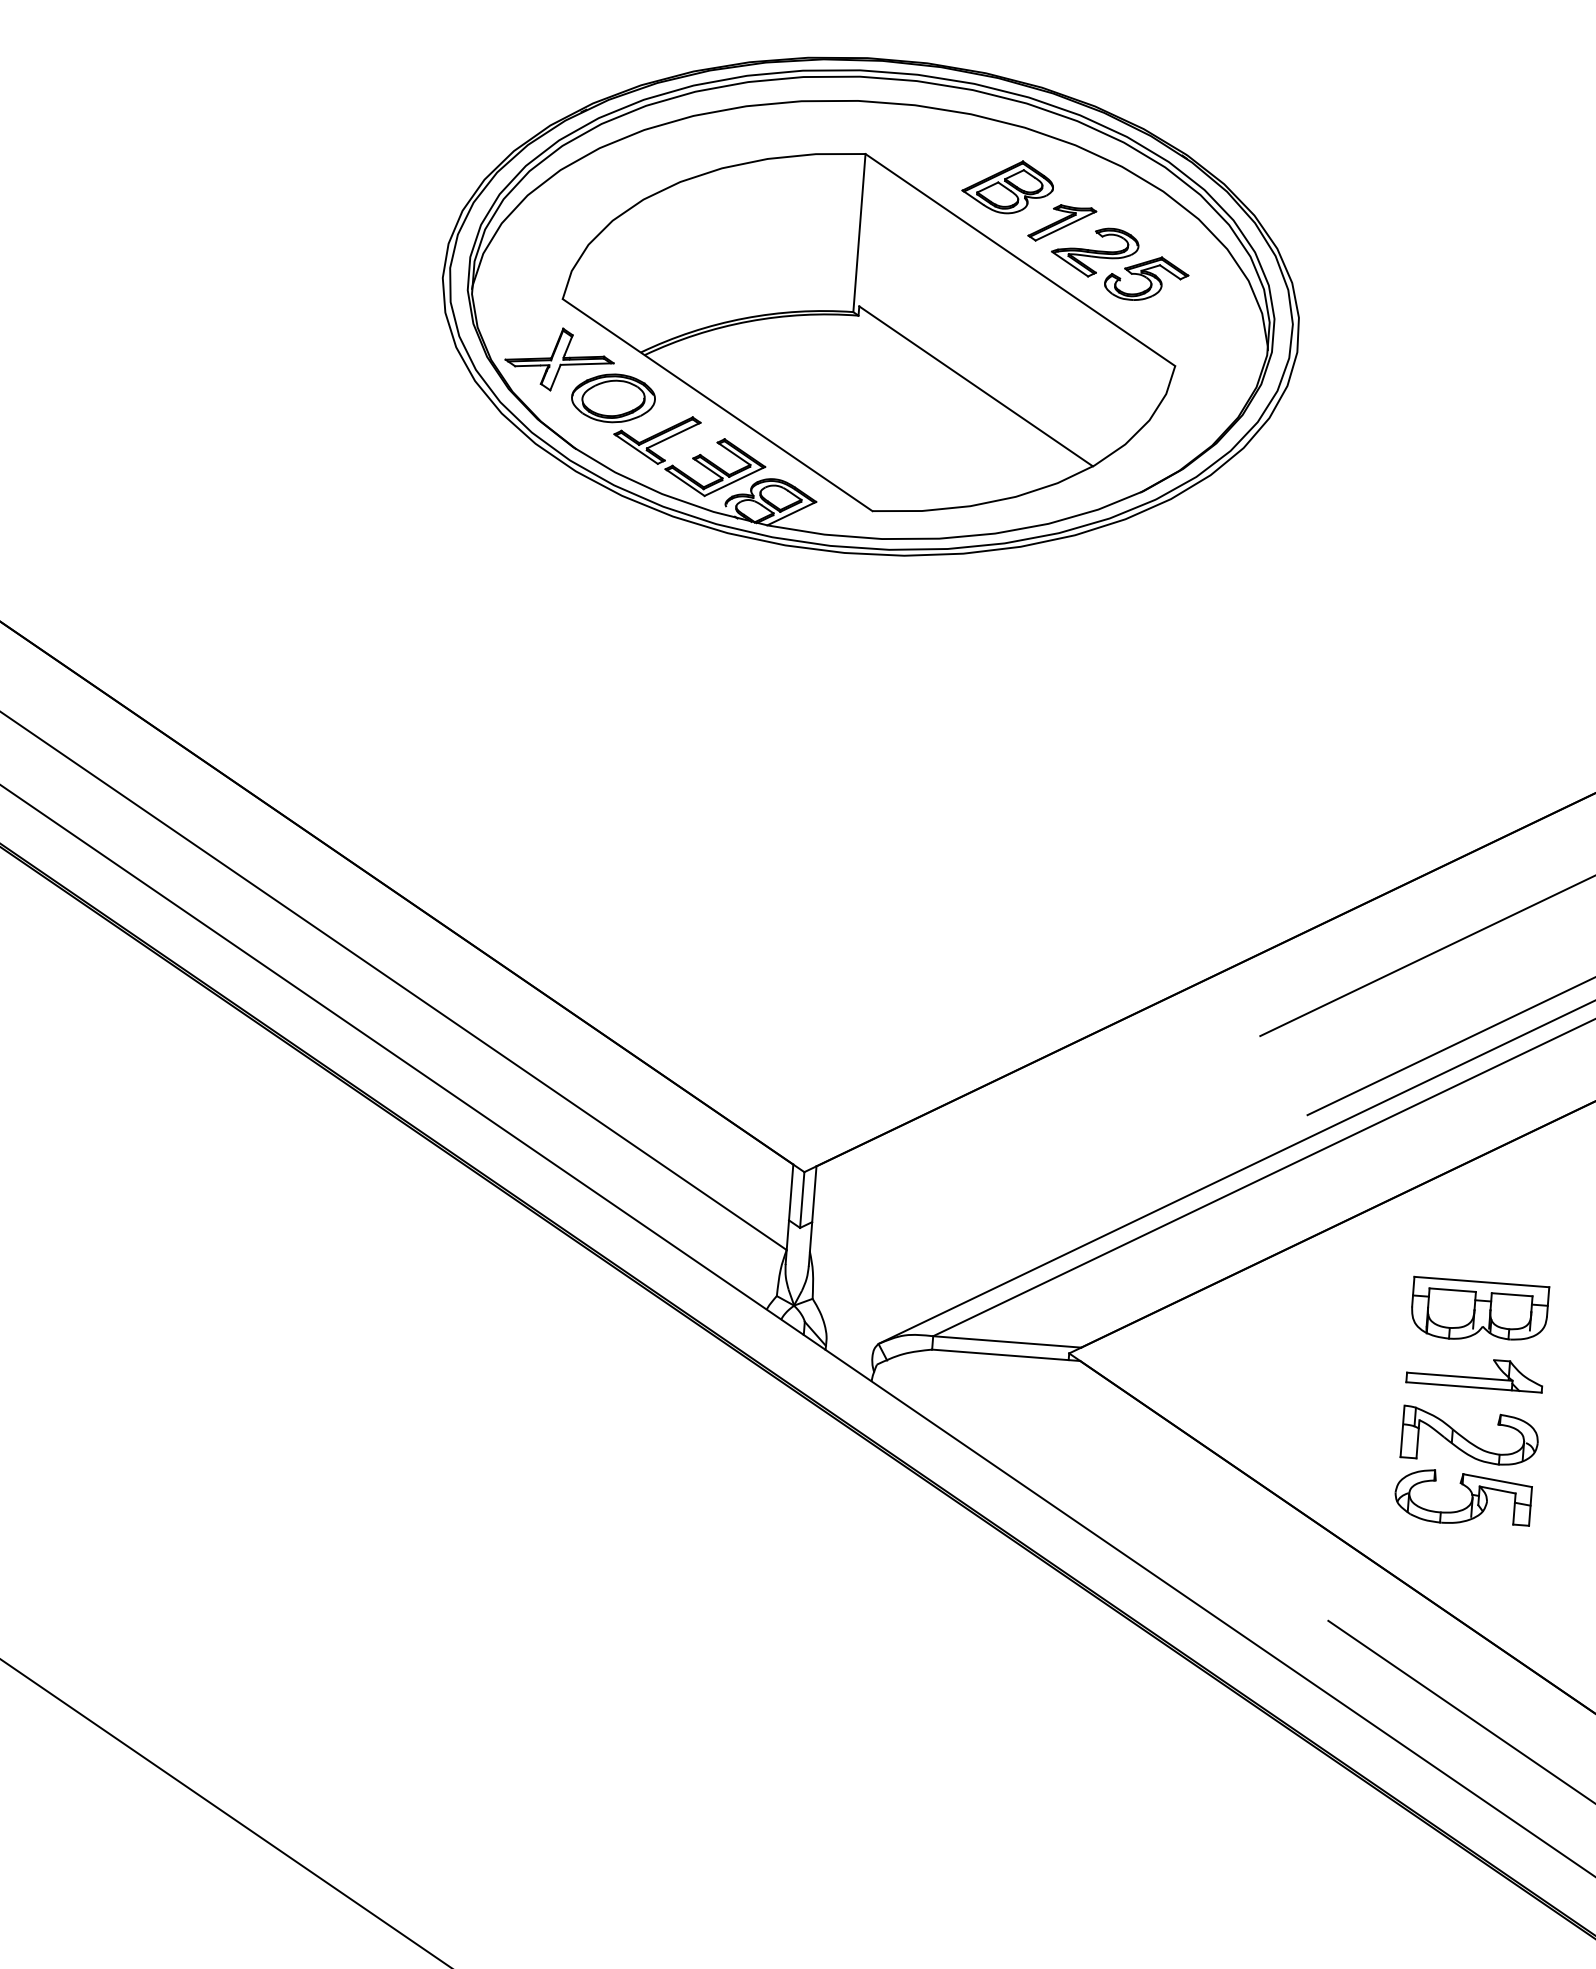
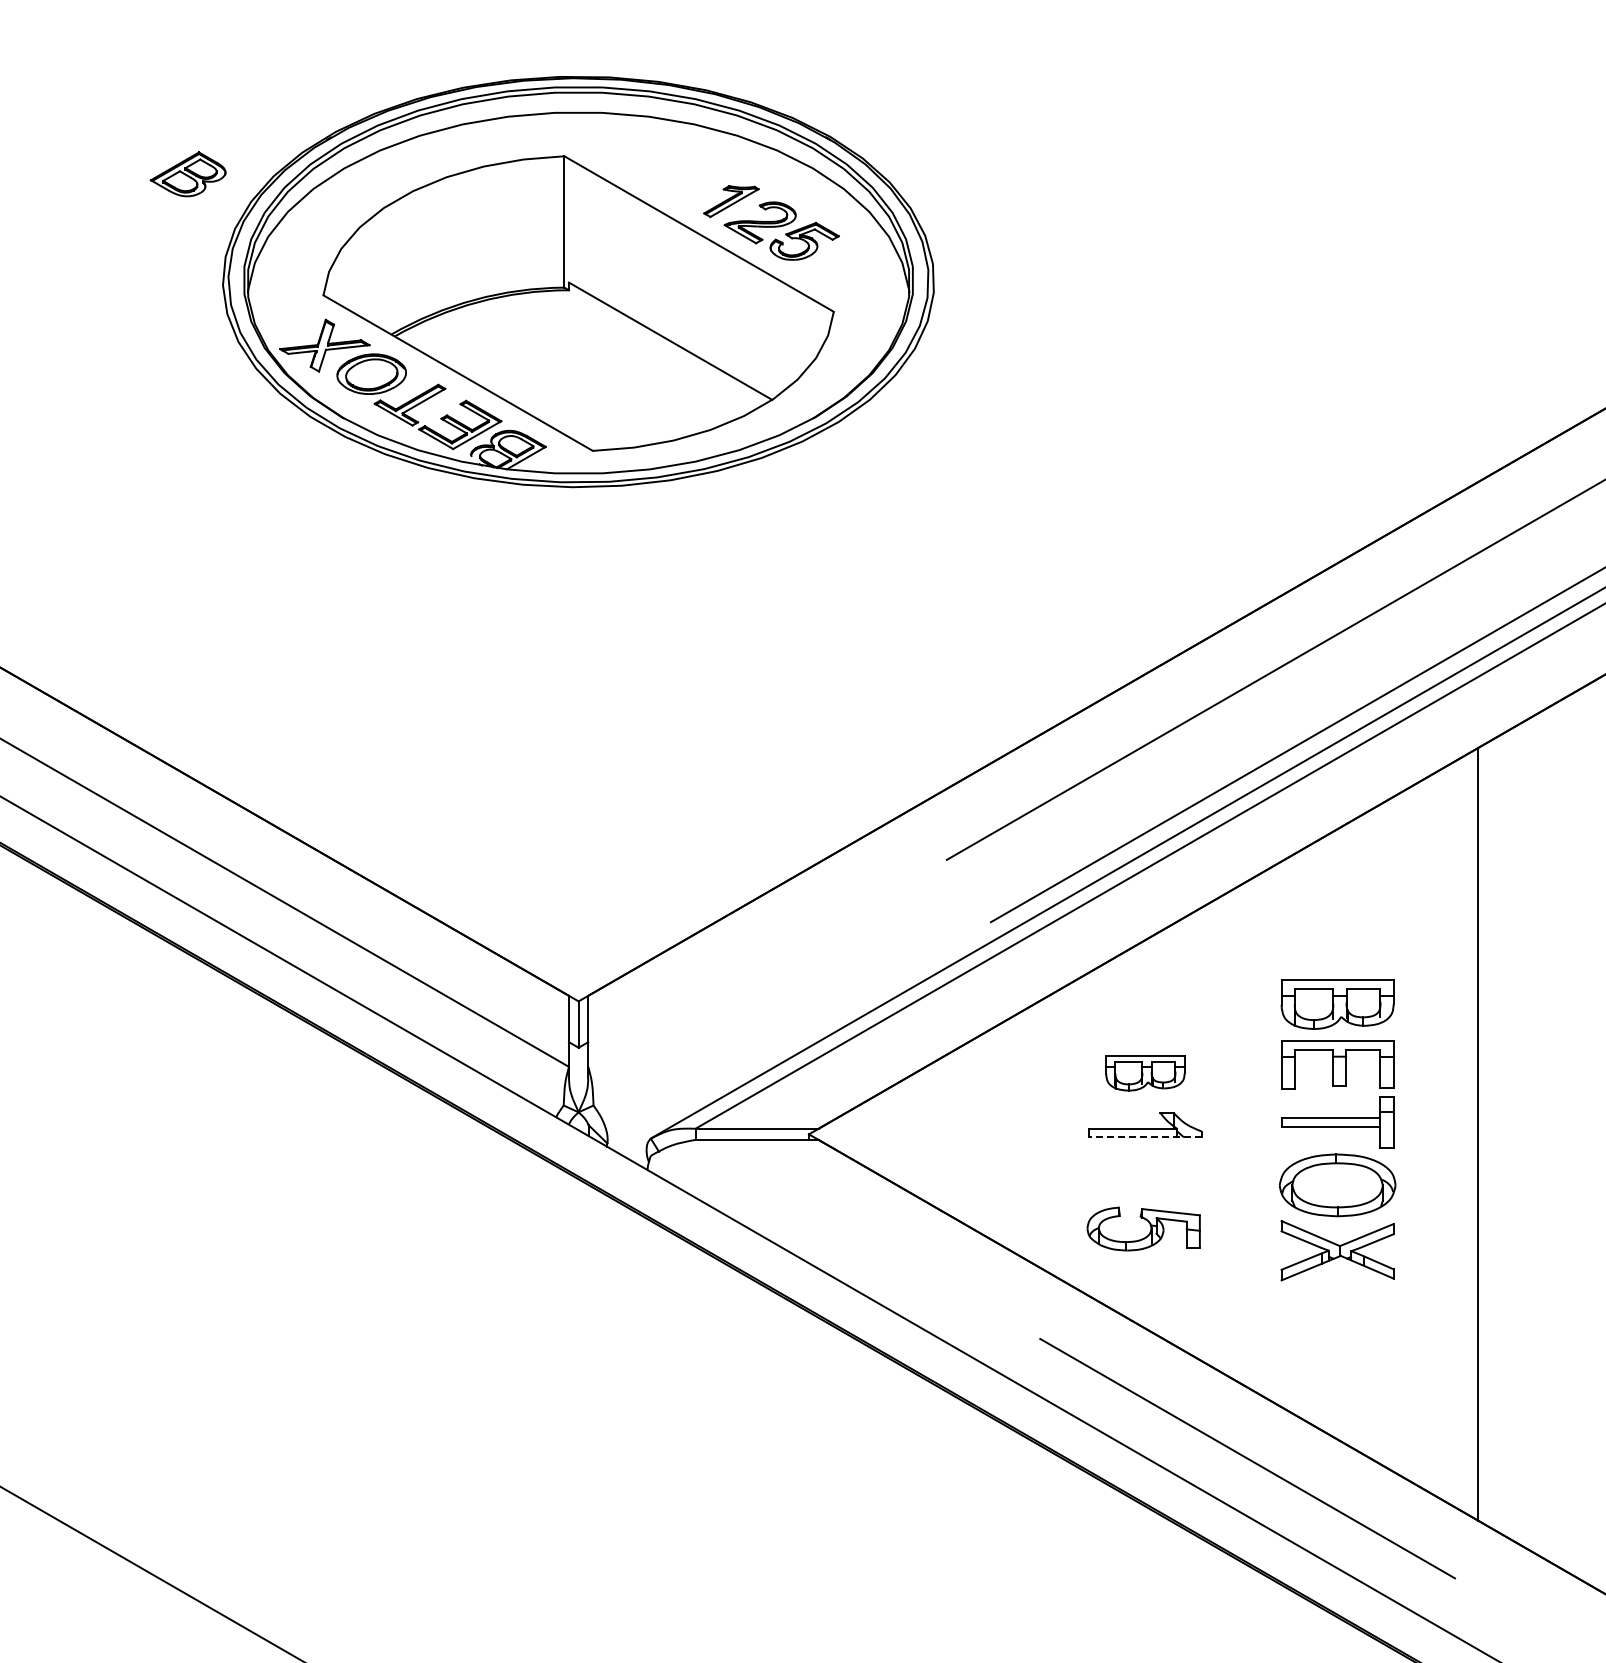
part: (1007, 186) -> (187, 174), moved
part: (1479, 1311) -> (1145, 1073), size x0.7
line: (1473, 1387) -> (1145, 1136), solid -> dashed
part: (1470, 1436) -> (1145, 1177), removed

